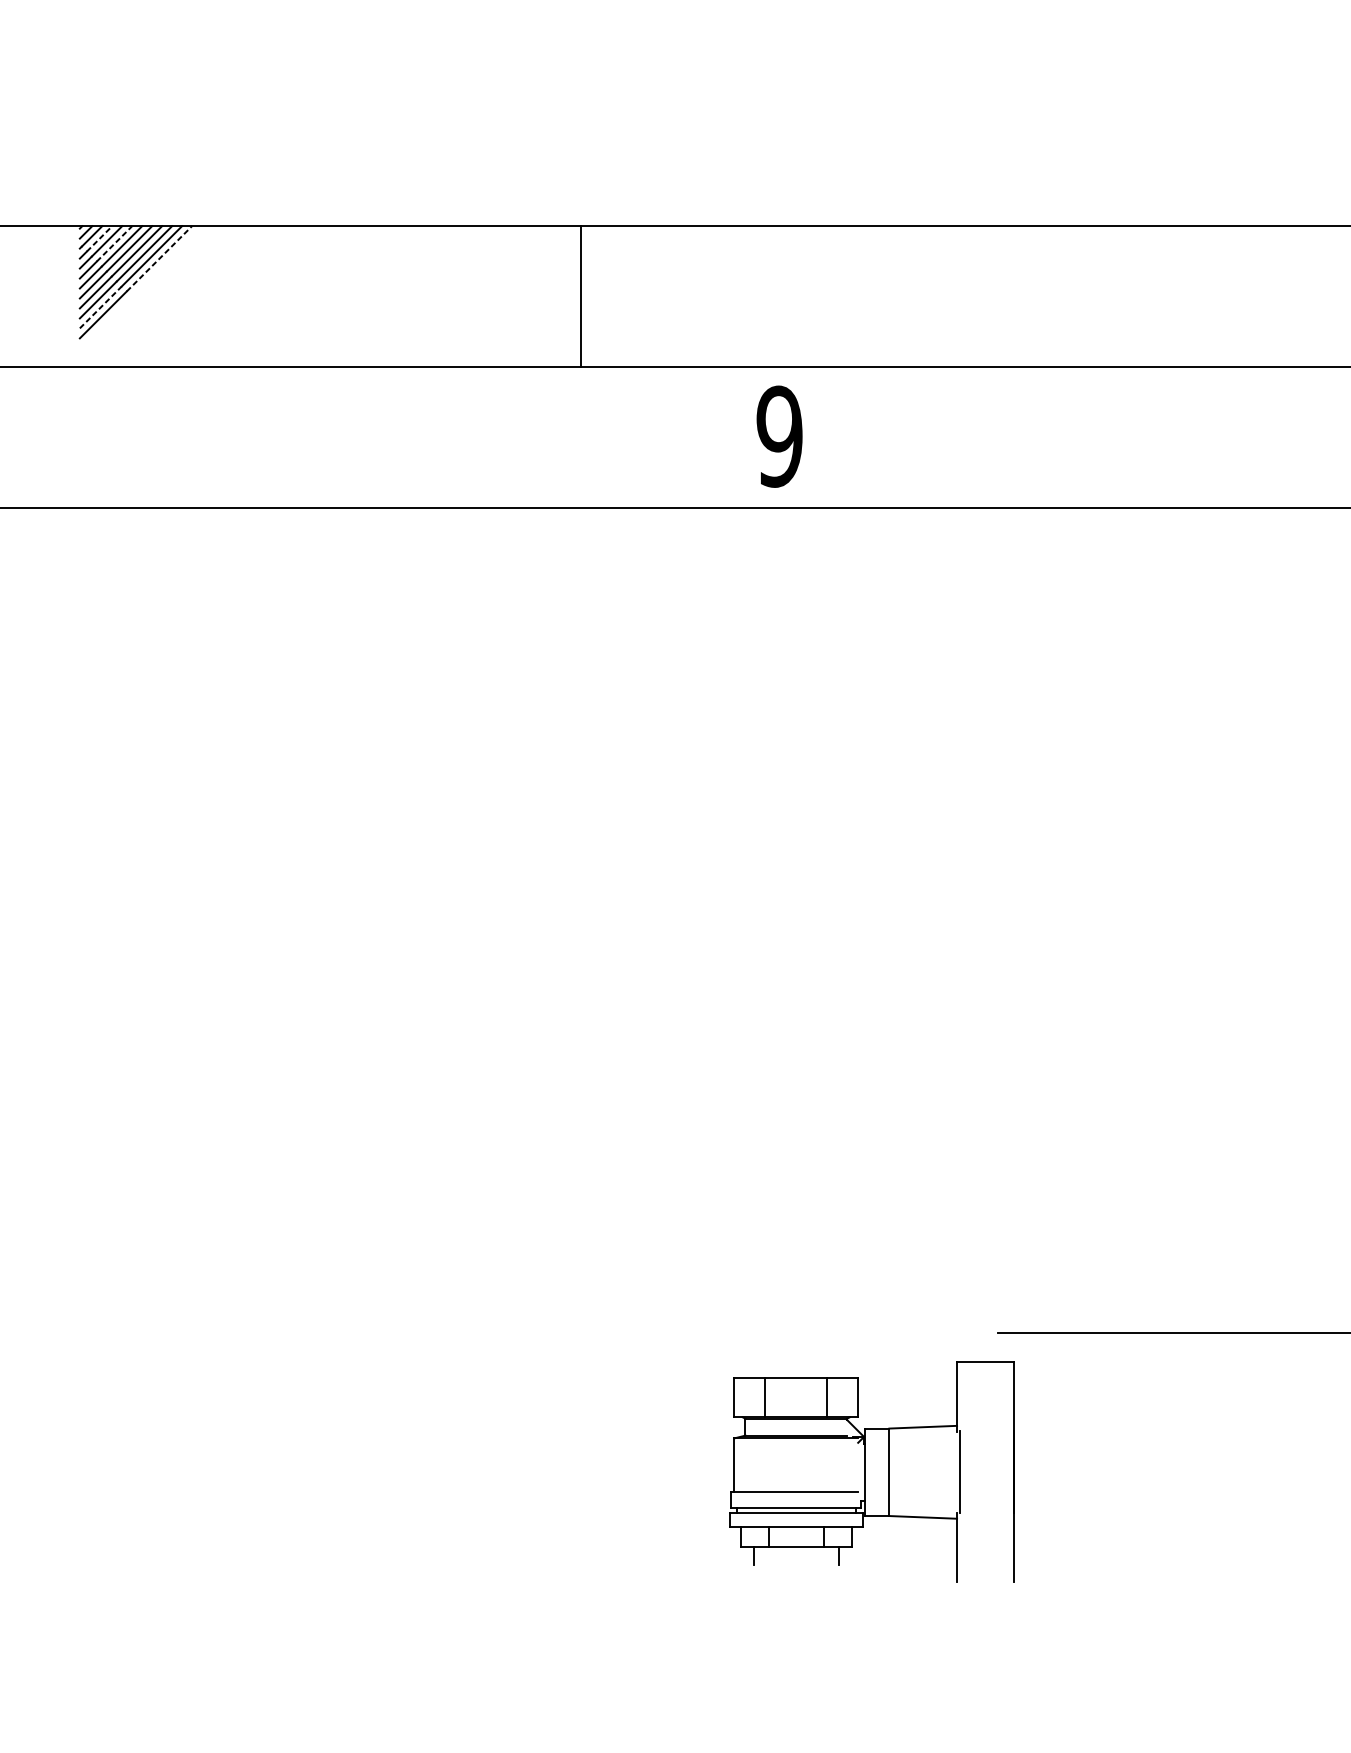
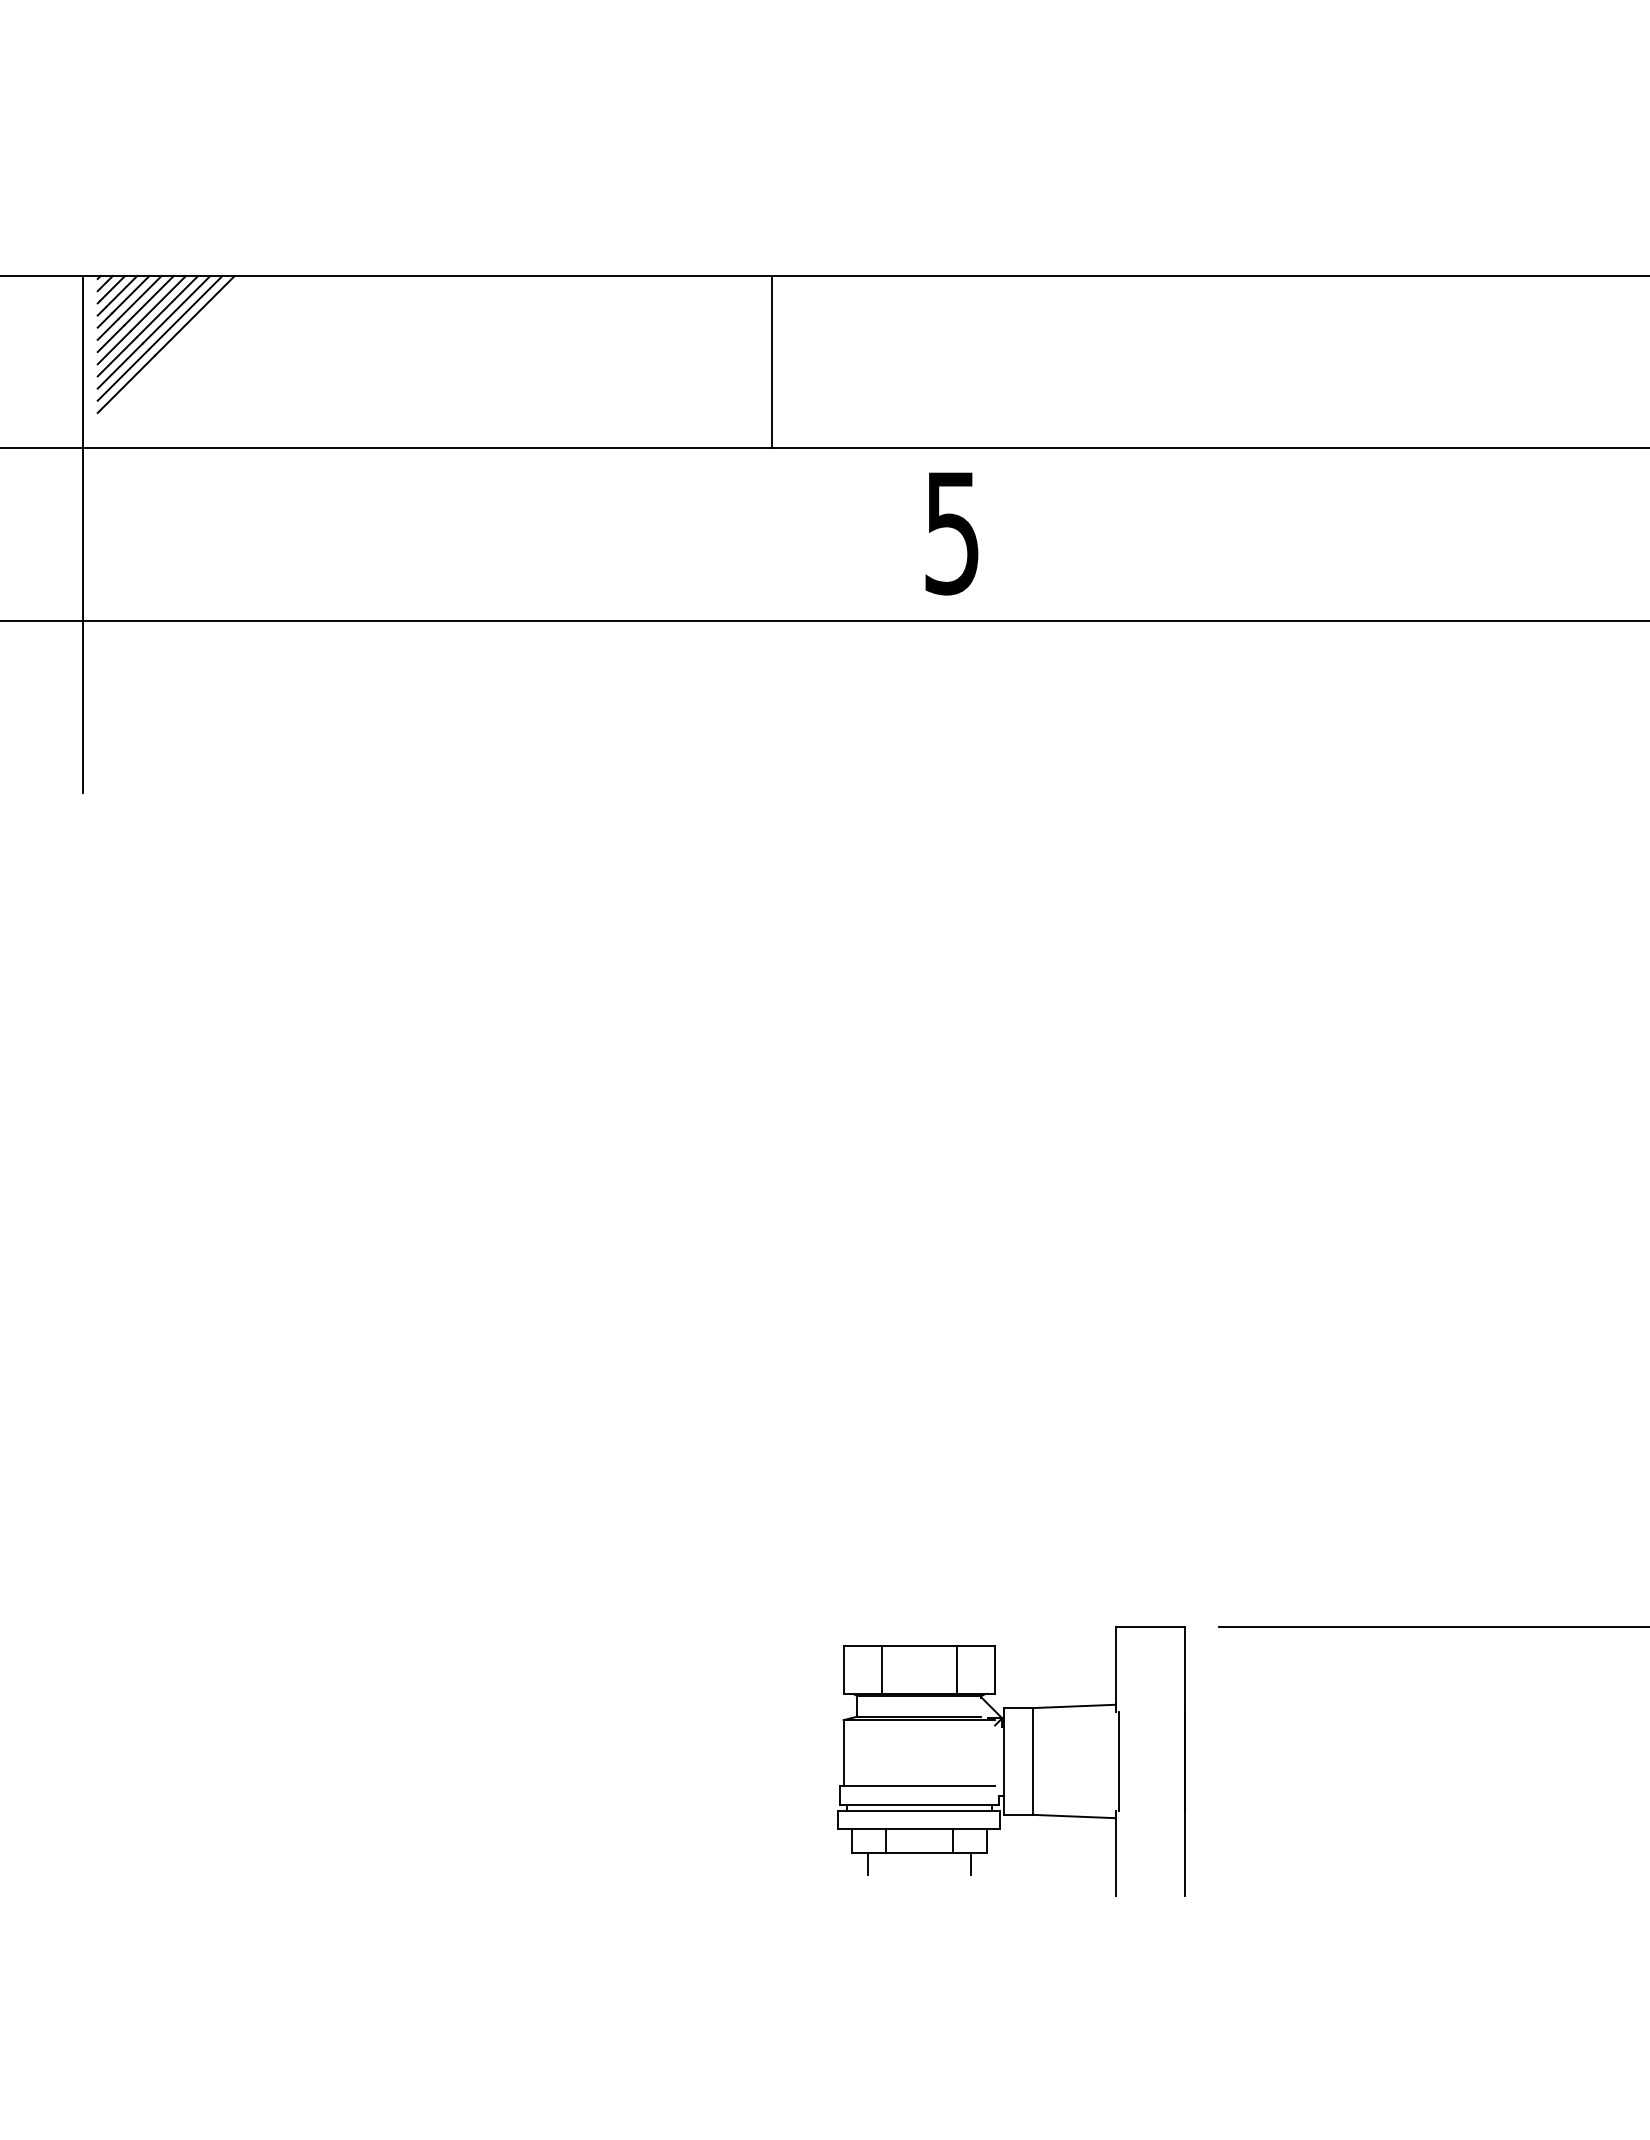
line: (99, 238) -> (121, 291), dashed -> solid
line: (114, 243) -> (140, 297), dashed -> solid
line: (159, 258) -> (195, 315), dashed -> solid
line: (580, 297) -> (772, 362), moved
line: (100, 306) -> (123, 374), dashed -> solid
text: (779, 436) -> (952, 532), 9 -> 5
line: (68, 437) -> (83, 534), added
part: (871, 1472) -> (1011, 1761), moved

